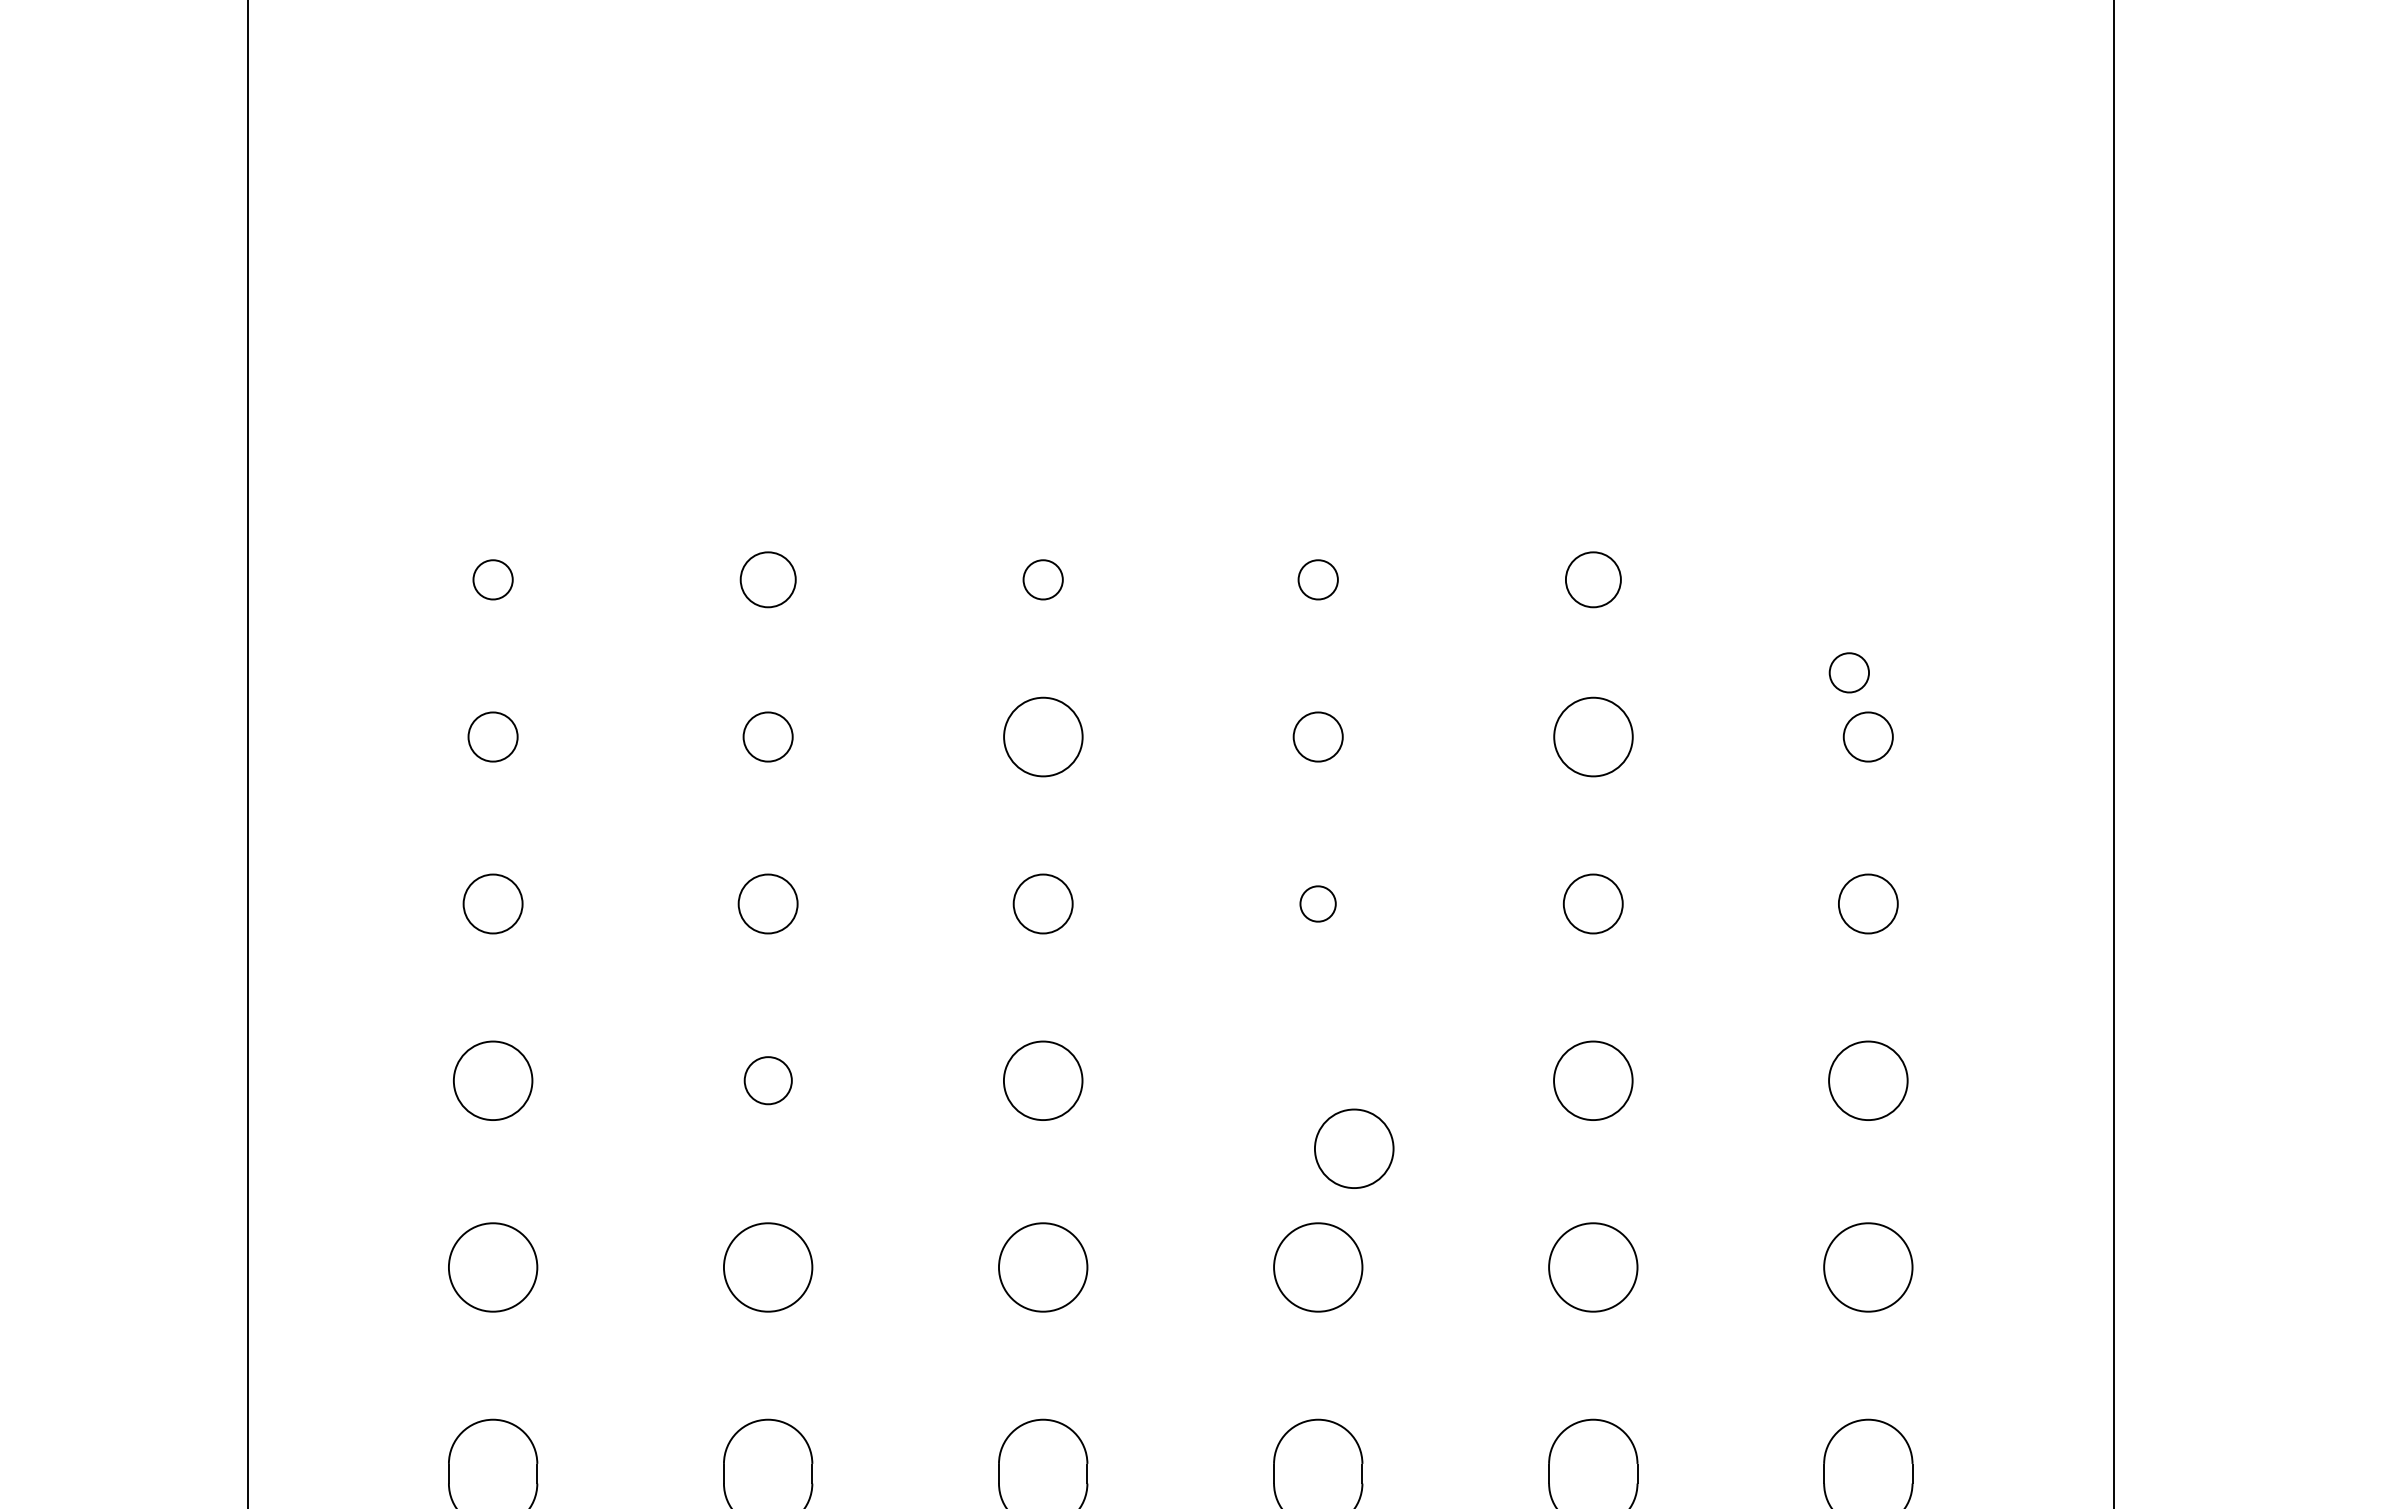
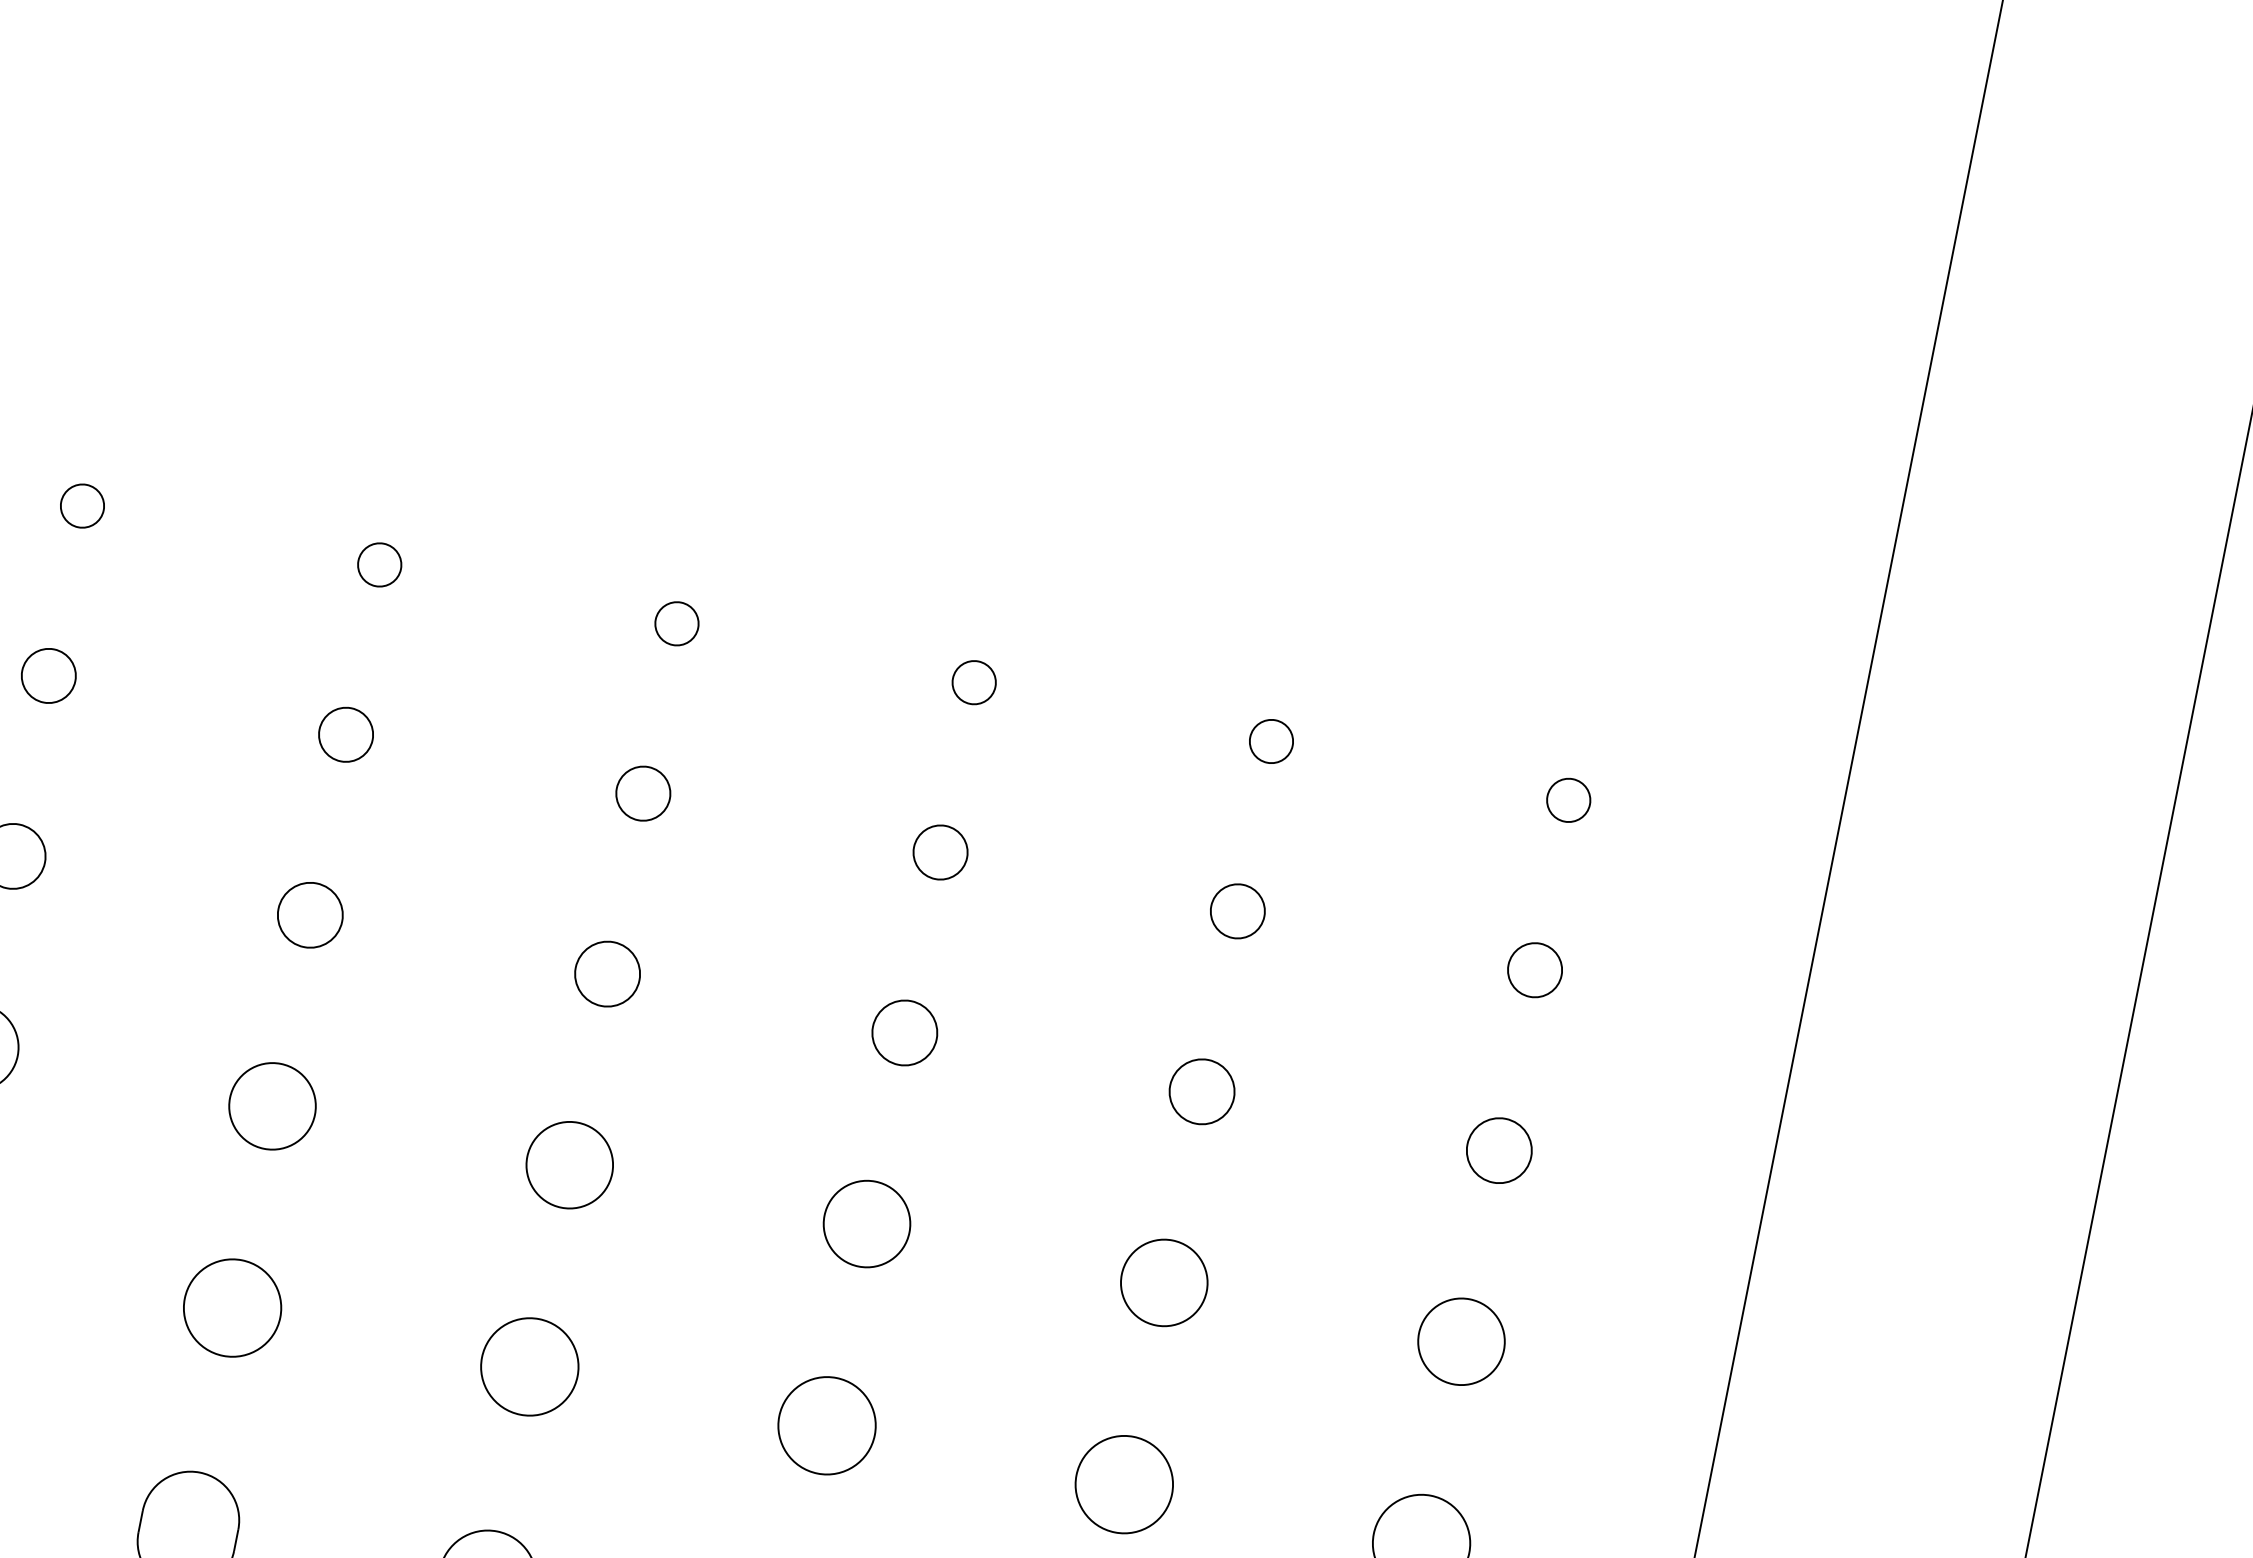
part: (767, 579) -> (379, 564), size x0.71
part: (1592, 579) -> (1270, 740), size x0.71
part: (1848, 672) -> (1567, 799), moved
part: (1042, 736) -> (642, 792), size x0.62
part: (1592, 736) -> (1237, 910), size x0.62
part: (1317, 903) -> (904, 1032), size x1.67
part: (768, 1080) -> (272, 1106), size x1.67
part: (1354, 1148) -> (867, 1223), moved

